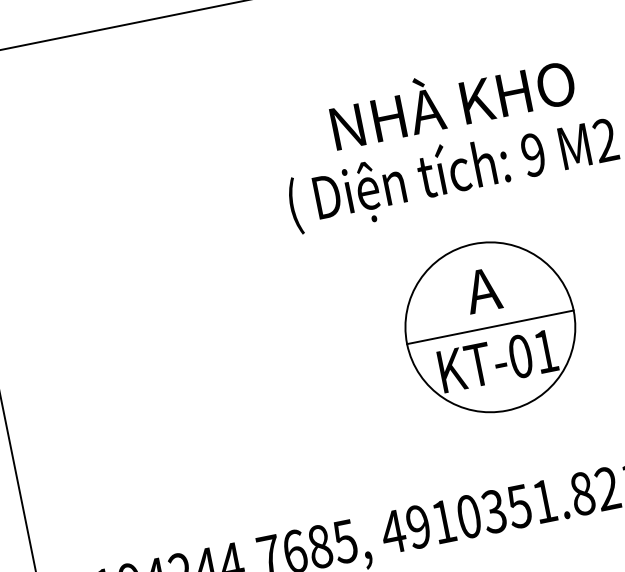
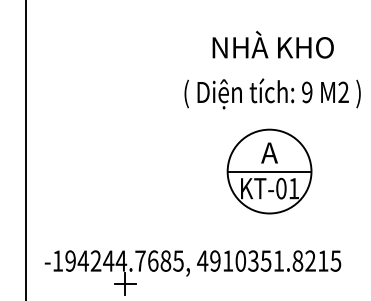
text: (450, 99) -> (272, 44), moved

